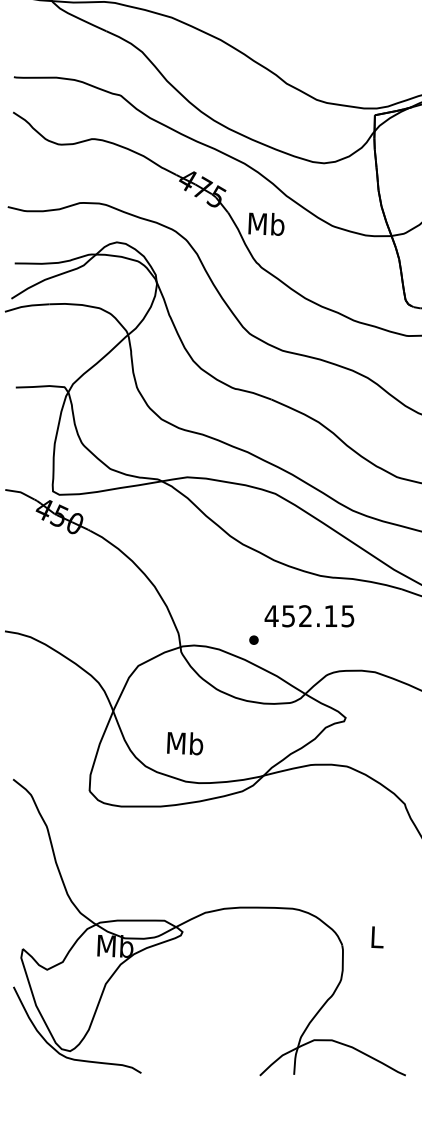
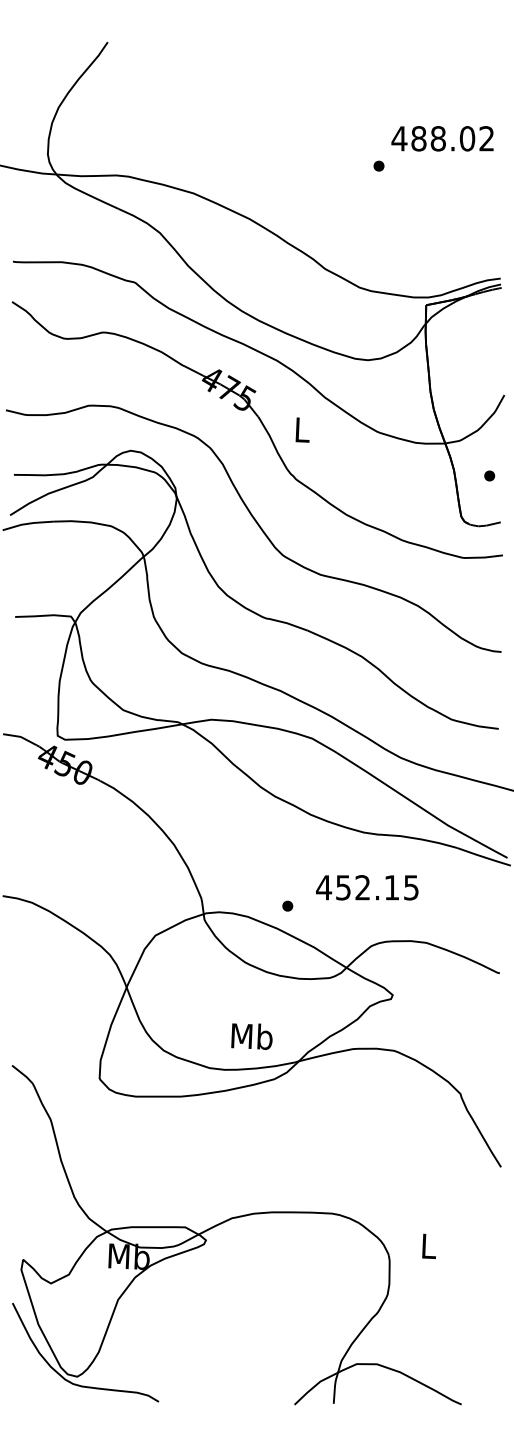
text: (265, 223) -> (301, 429), Mb -> L
text: (309, 616) -> (367, 887), moved
text: (184, 743) -> (251, 1036), moved

